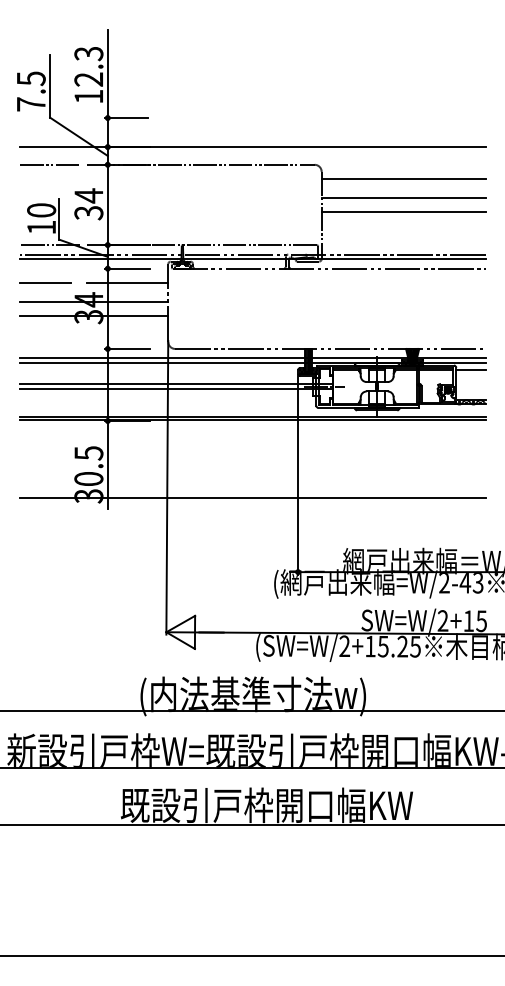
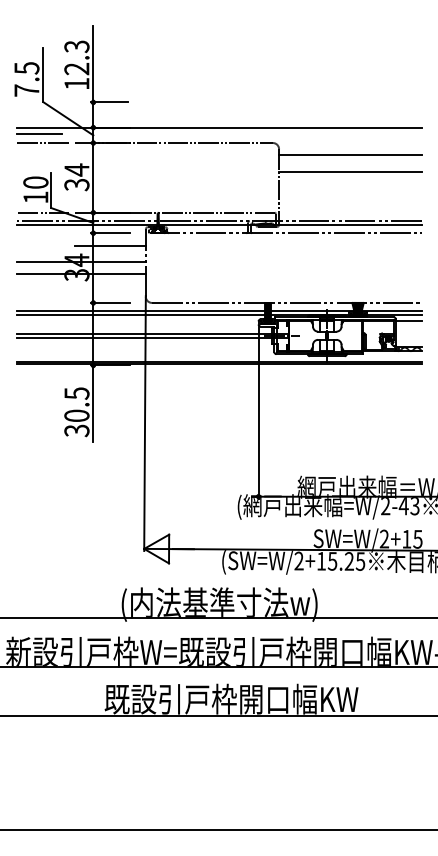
line: (403, 212) -> (350, 184), removed
line: (45, 282) -> (39, 133), moved
line: (252, 497) -> (219, 431), removed

